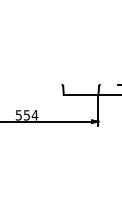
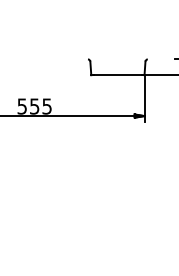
text: (34, 115) -> (46, 106), 554 -> 555

